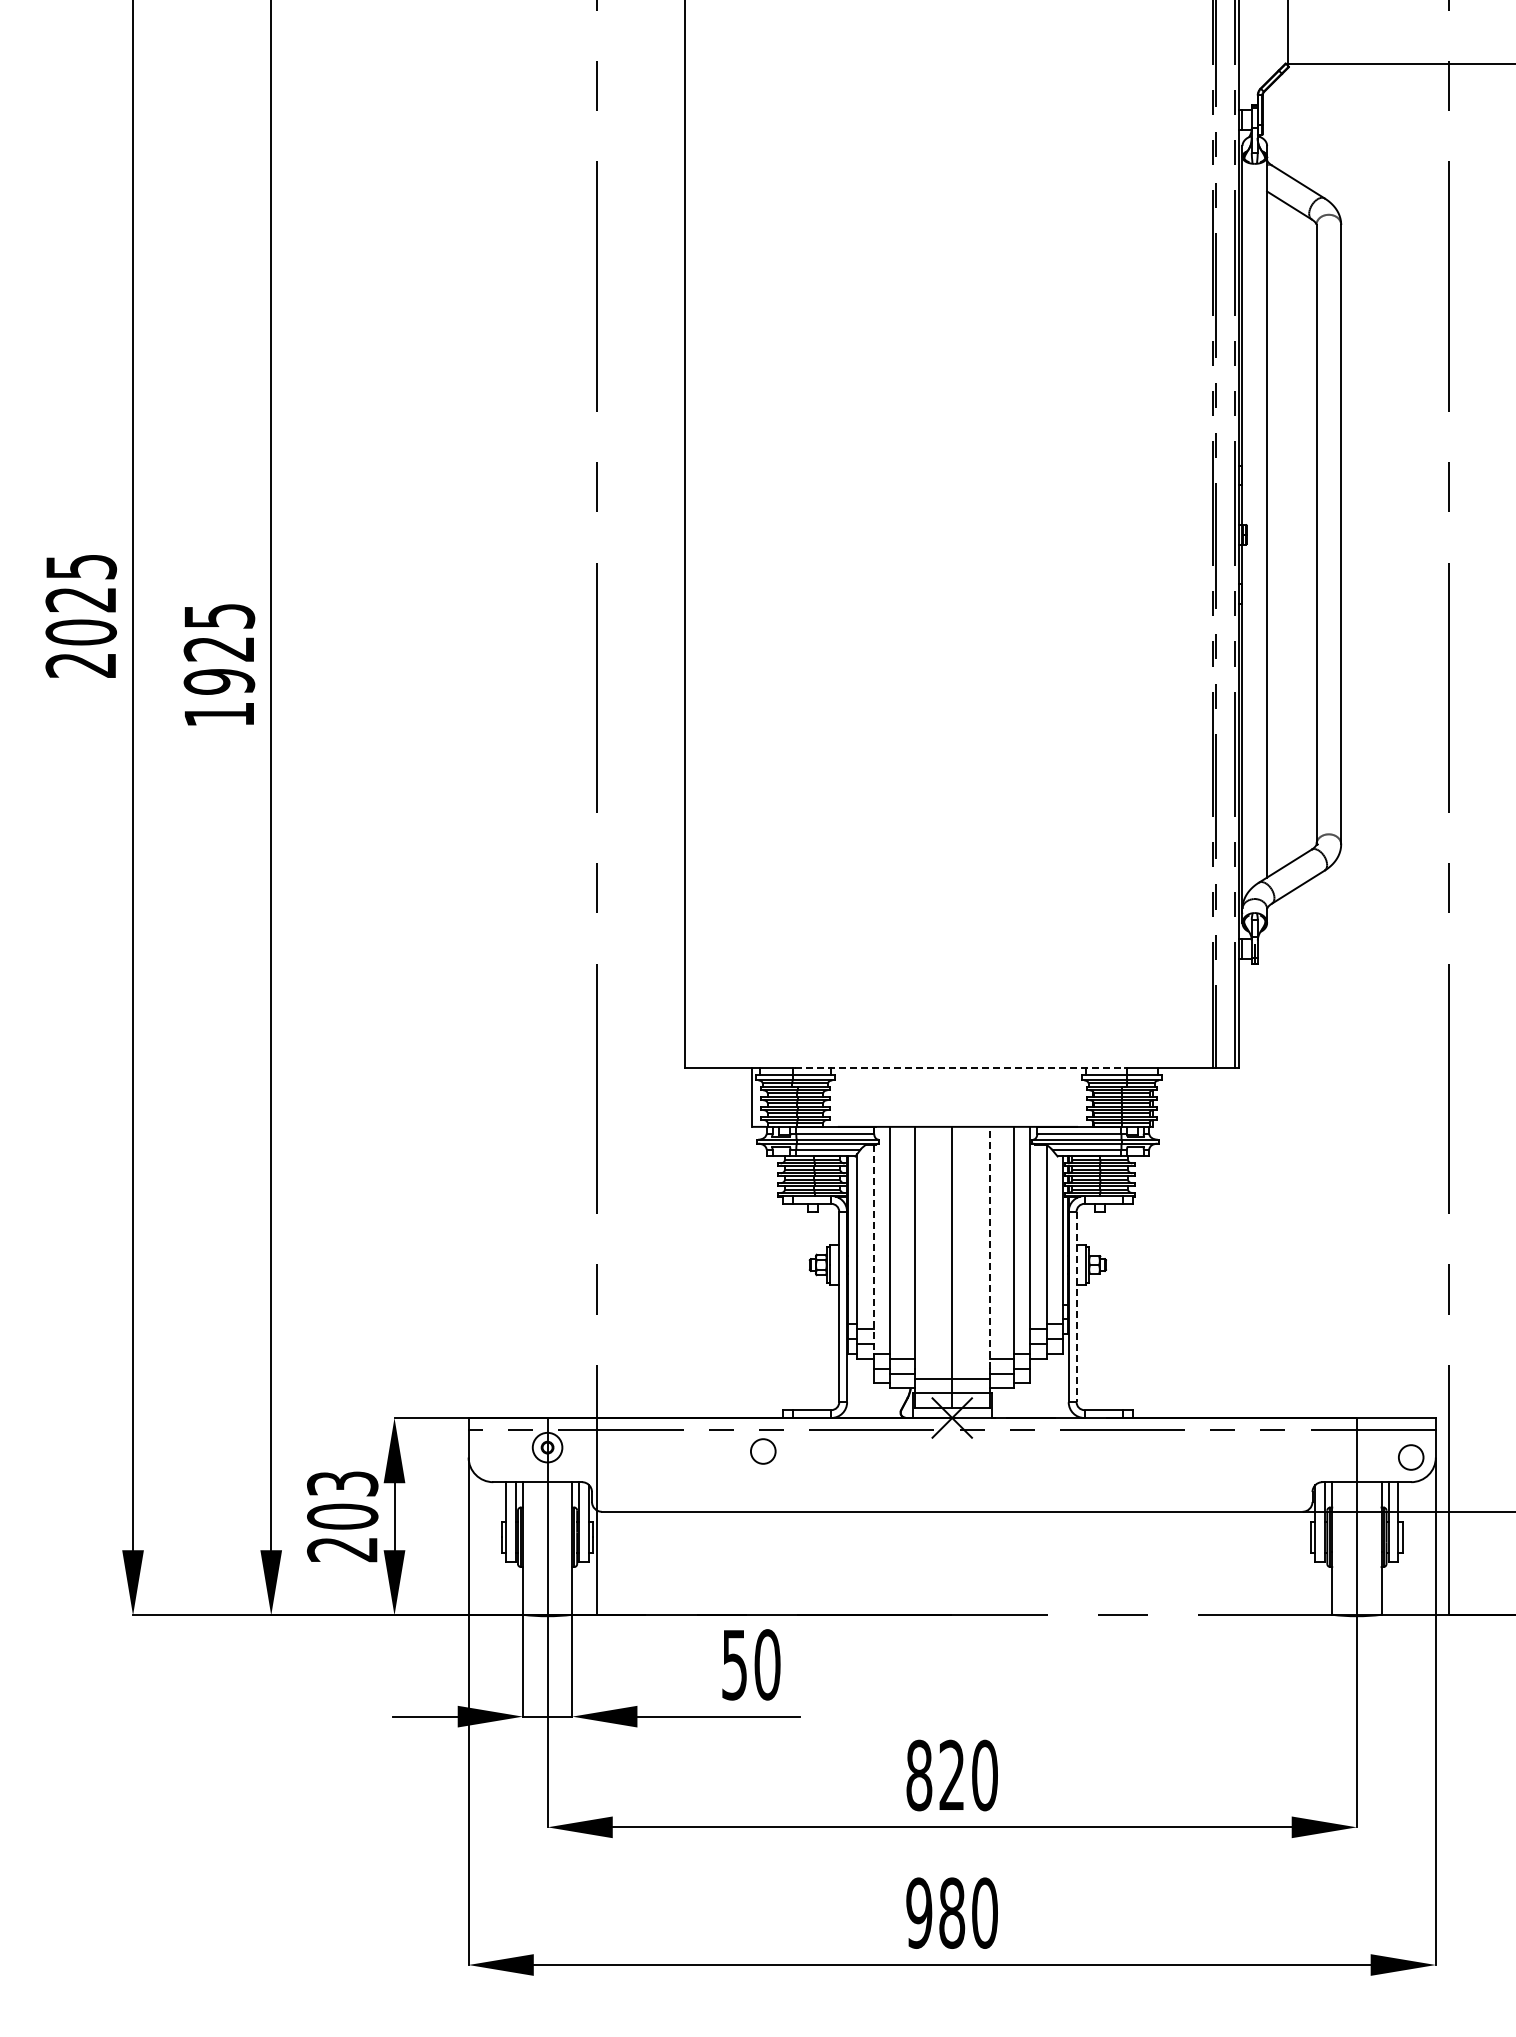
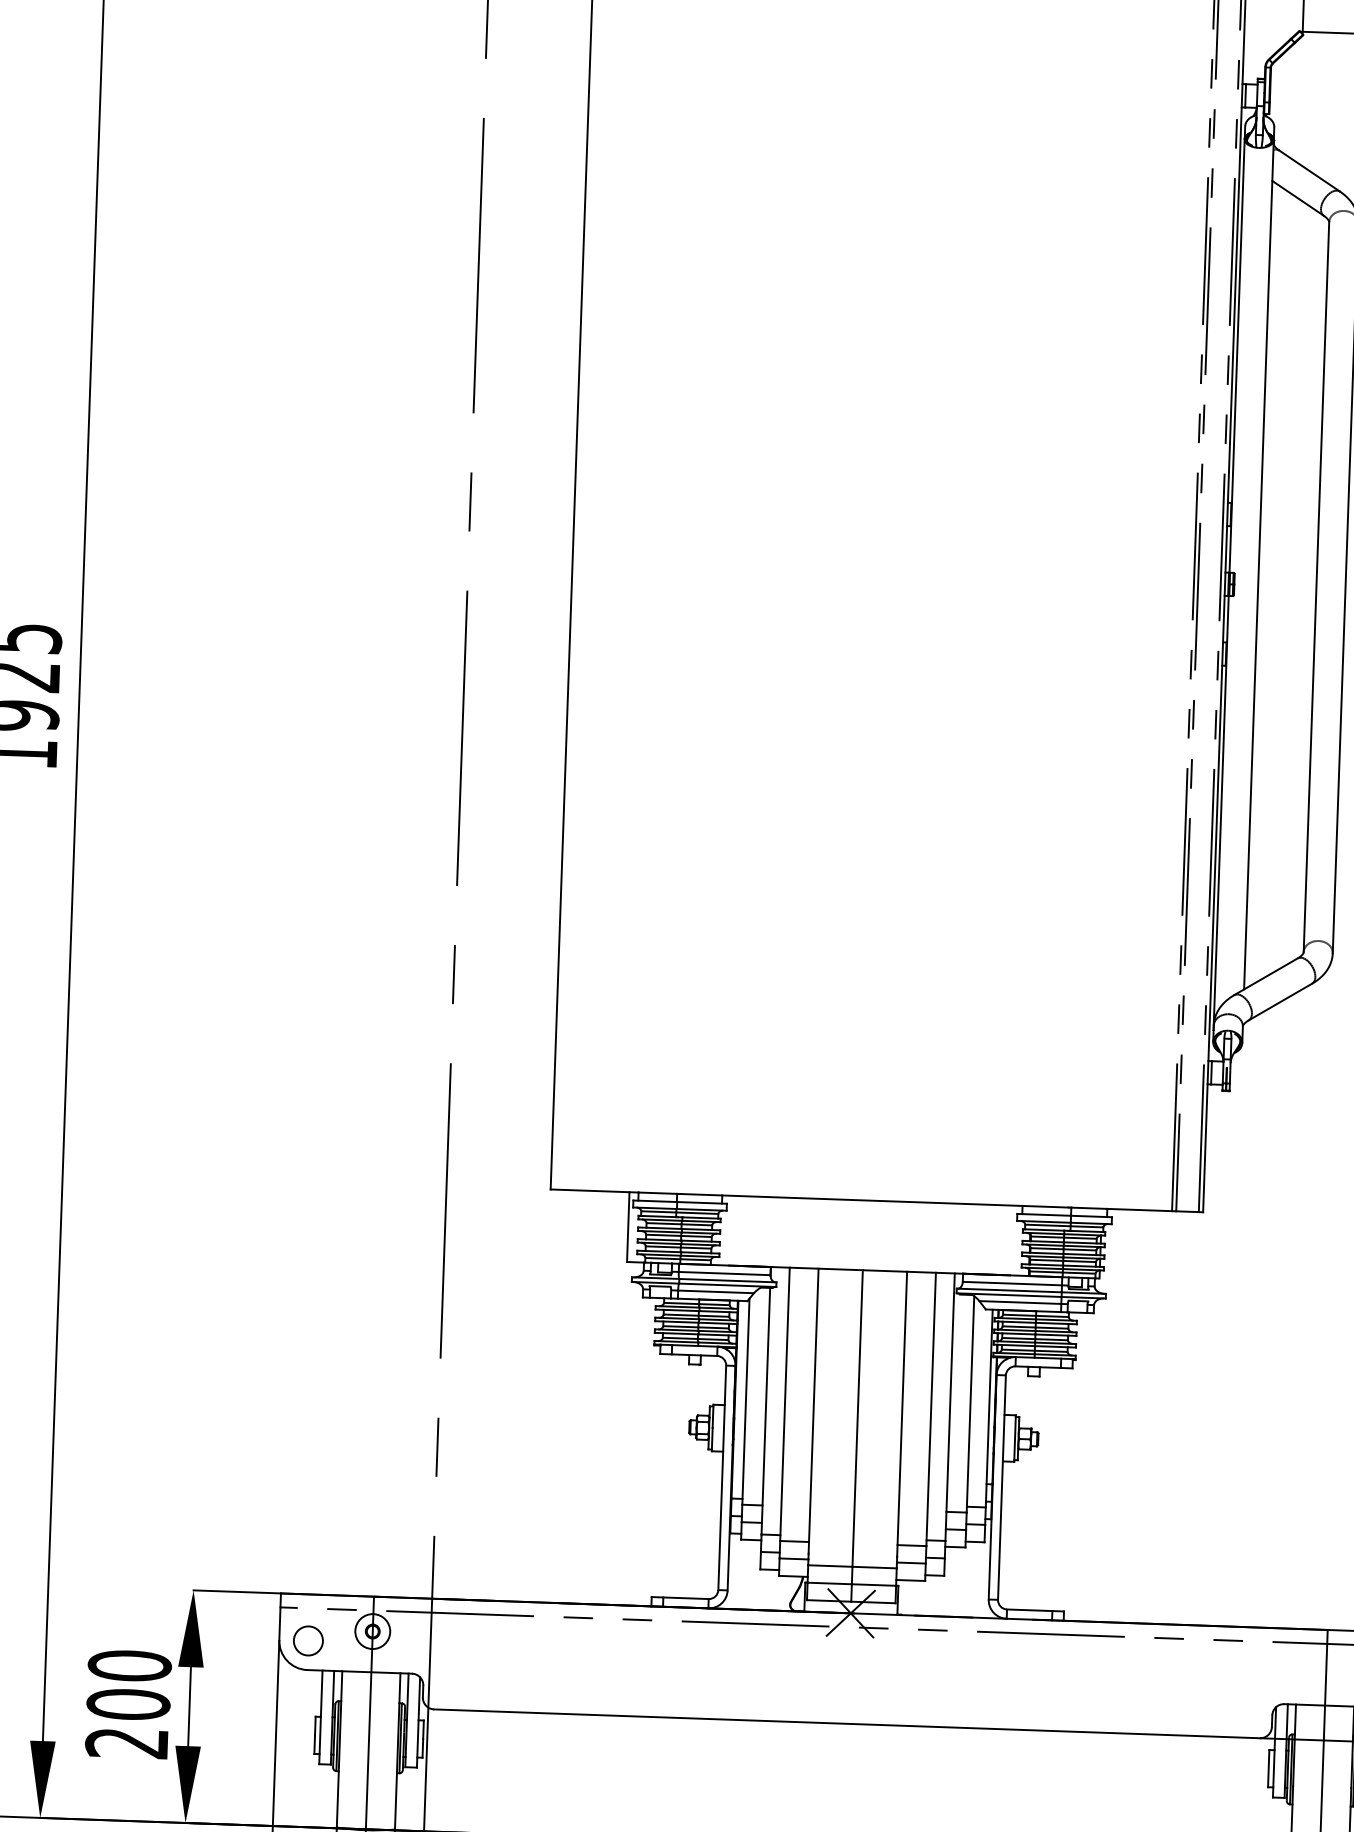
line: (959, 1067) -> (873, 1200), dashed -> solid
line: (989, 1247) -> (901, 1413), dashed -> solid
line: (874, 1249) -> (766, 1411), dashed -> solid
line: (1076, 1307) -> (1001, 1488), dashed -> solid
circle: (763, 1451) -> (308, 1640), moved
text: (342, 1483) -> (129, 1665), 203 -> 200

